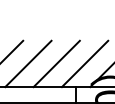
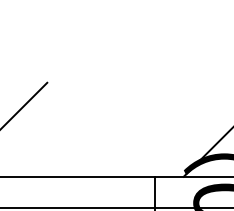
line: (28, 63) -> (58, 128), removed
line: (56, 63) -> (114, 128), removed
line: (84, 63) -> (171, 128), removed

